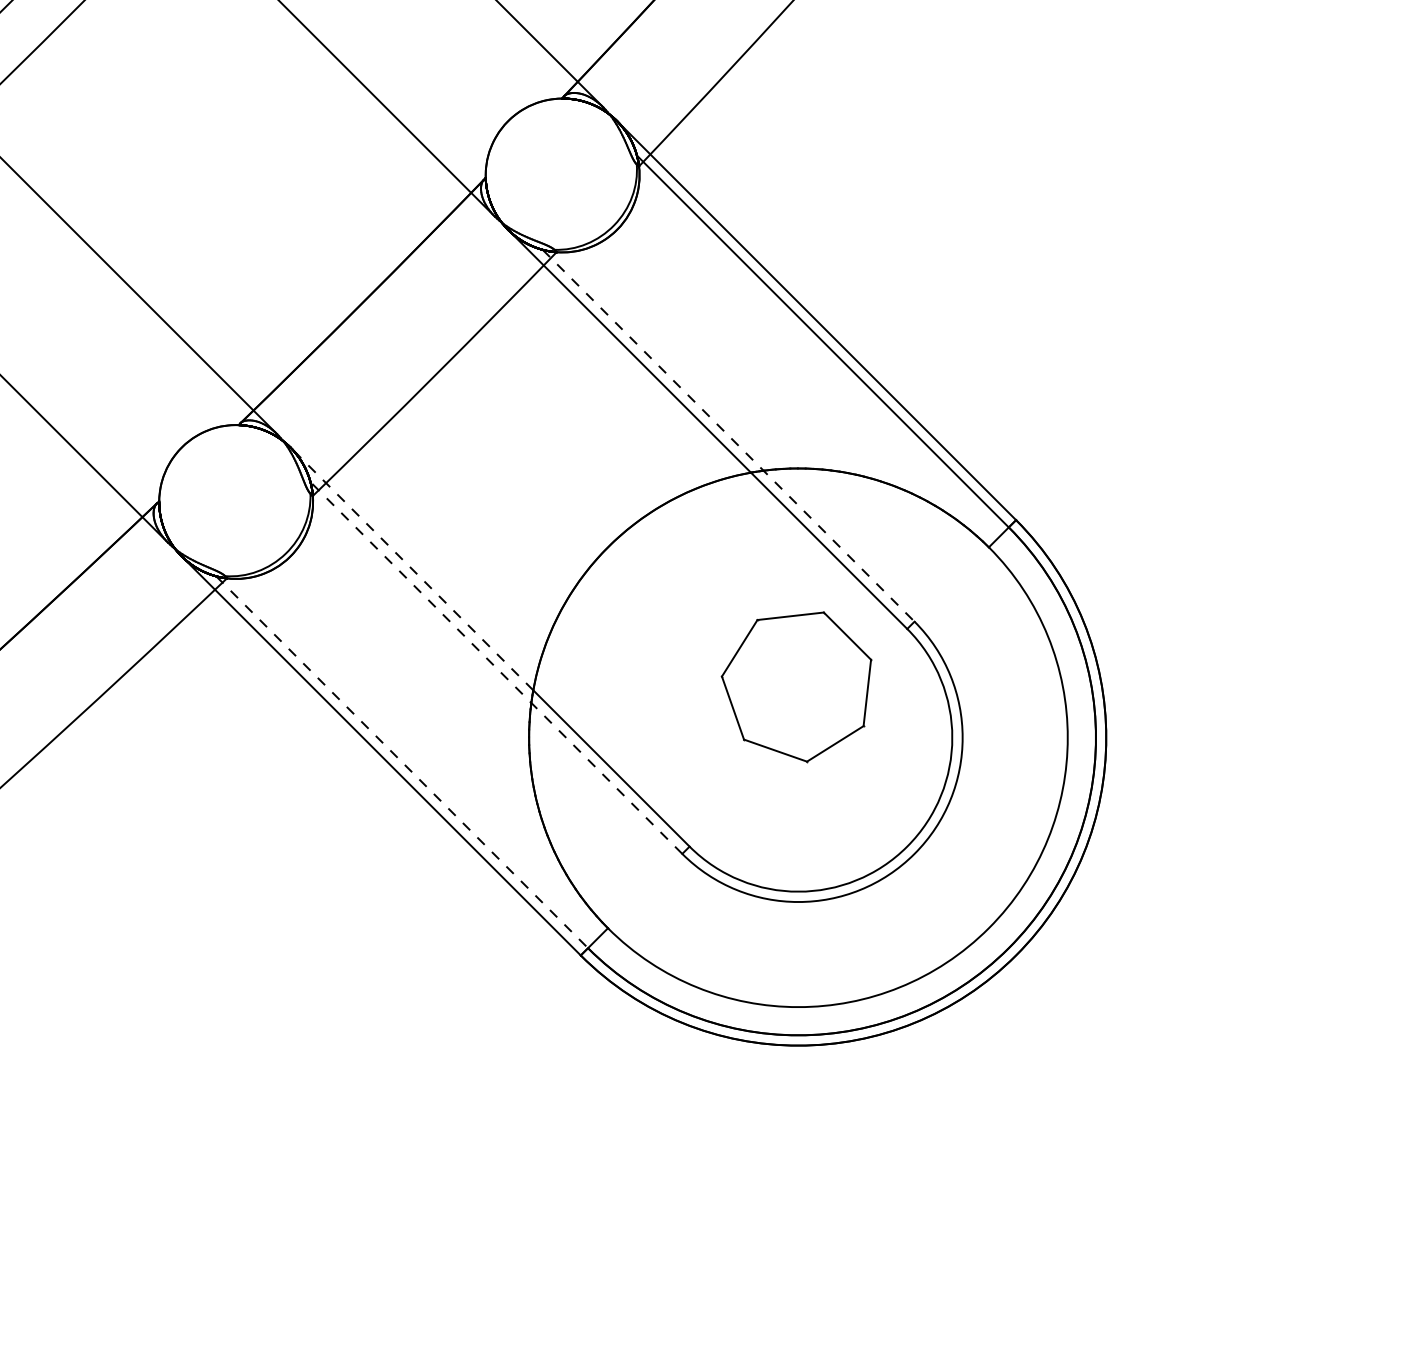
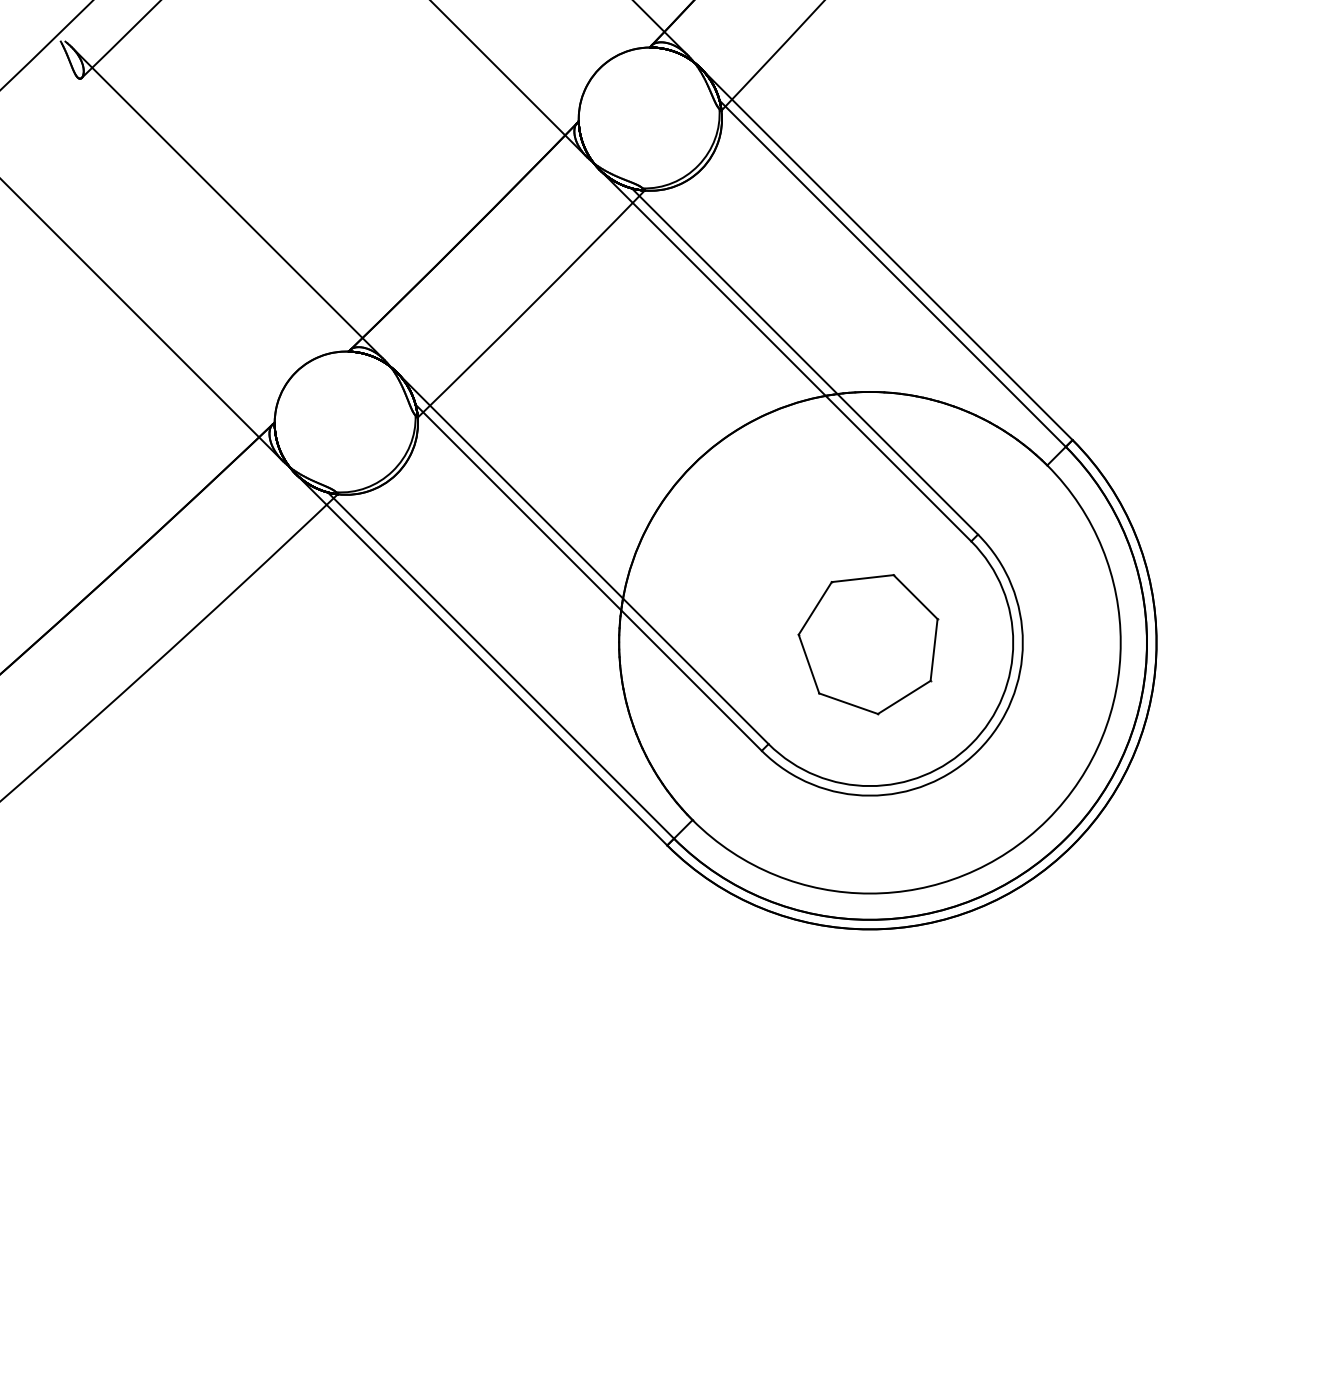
line: (728, 435) -> (804, 361), dashed -> solid
line: (412, 568) -> (510, 485), dashed -> solid
line: (496, 667) -> (588, 577), dashed -> solid
part: (796, 687) -> (868, 644), moved
line: (401, 762) -> (500, 665), dashed -> solid

